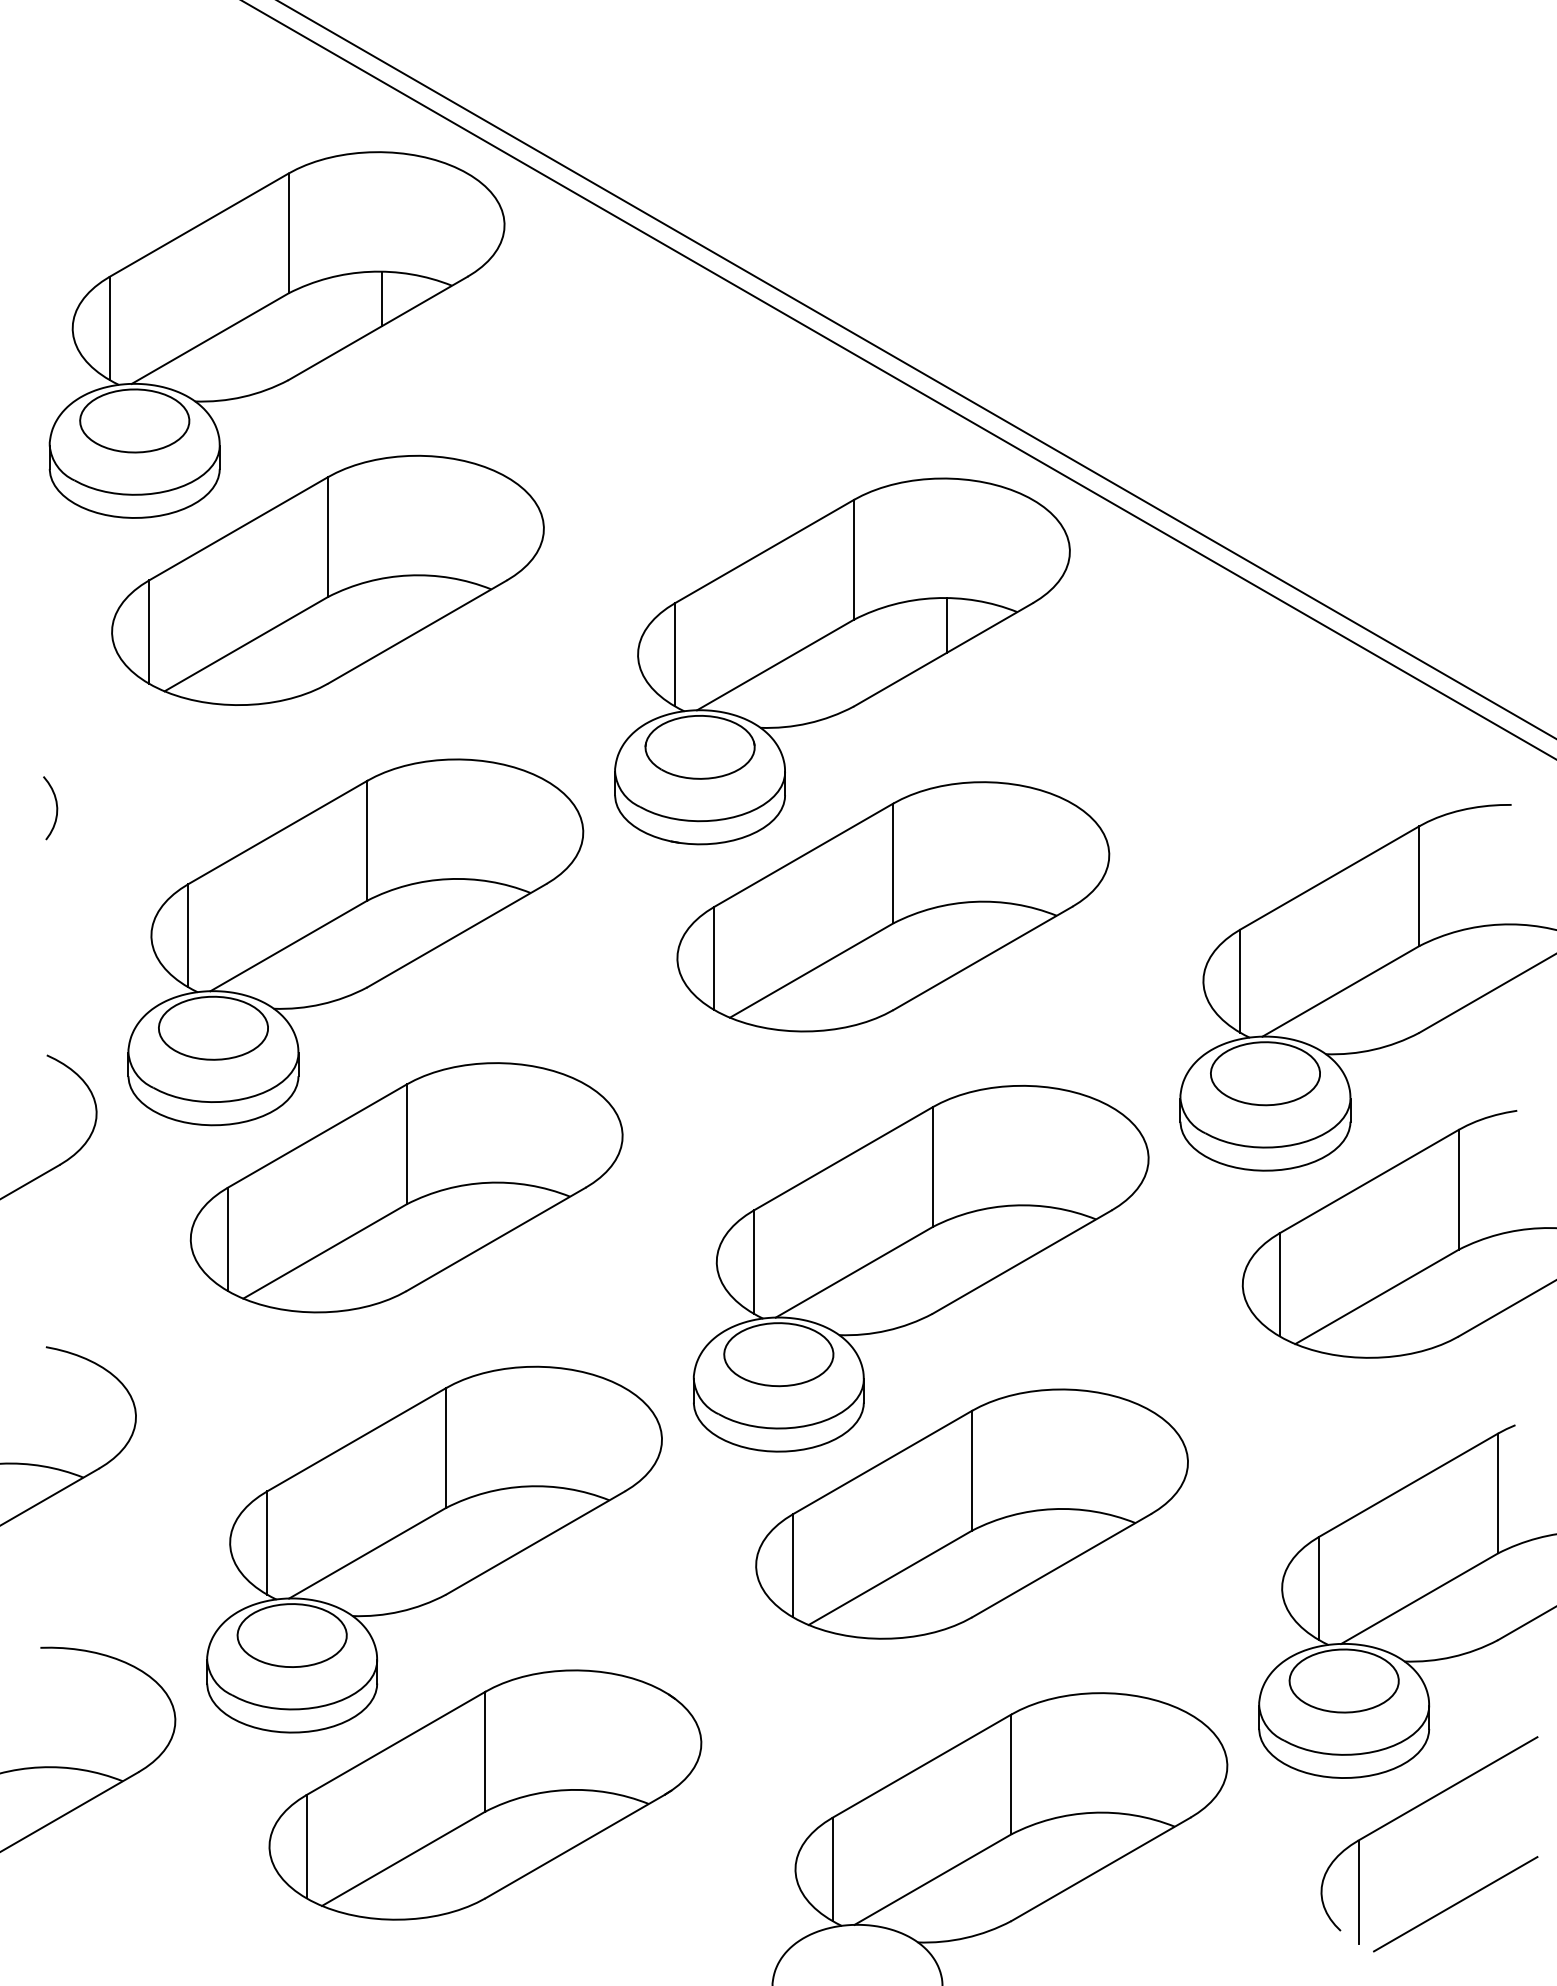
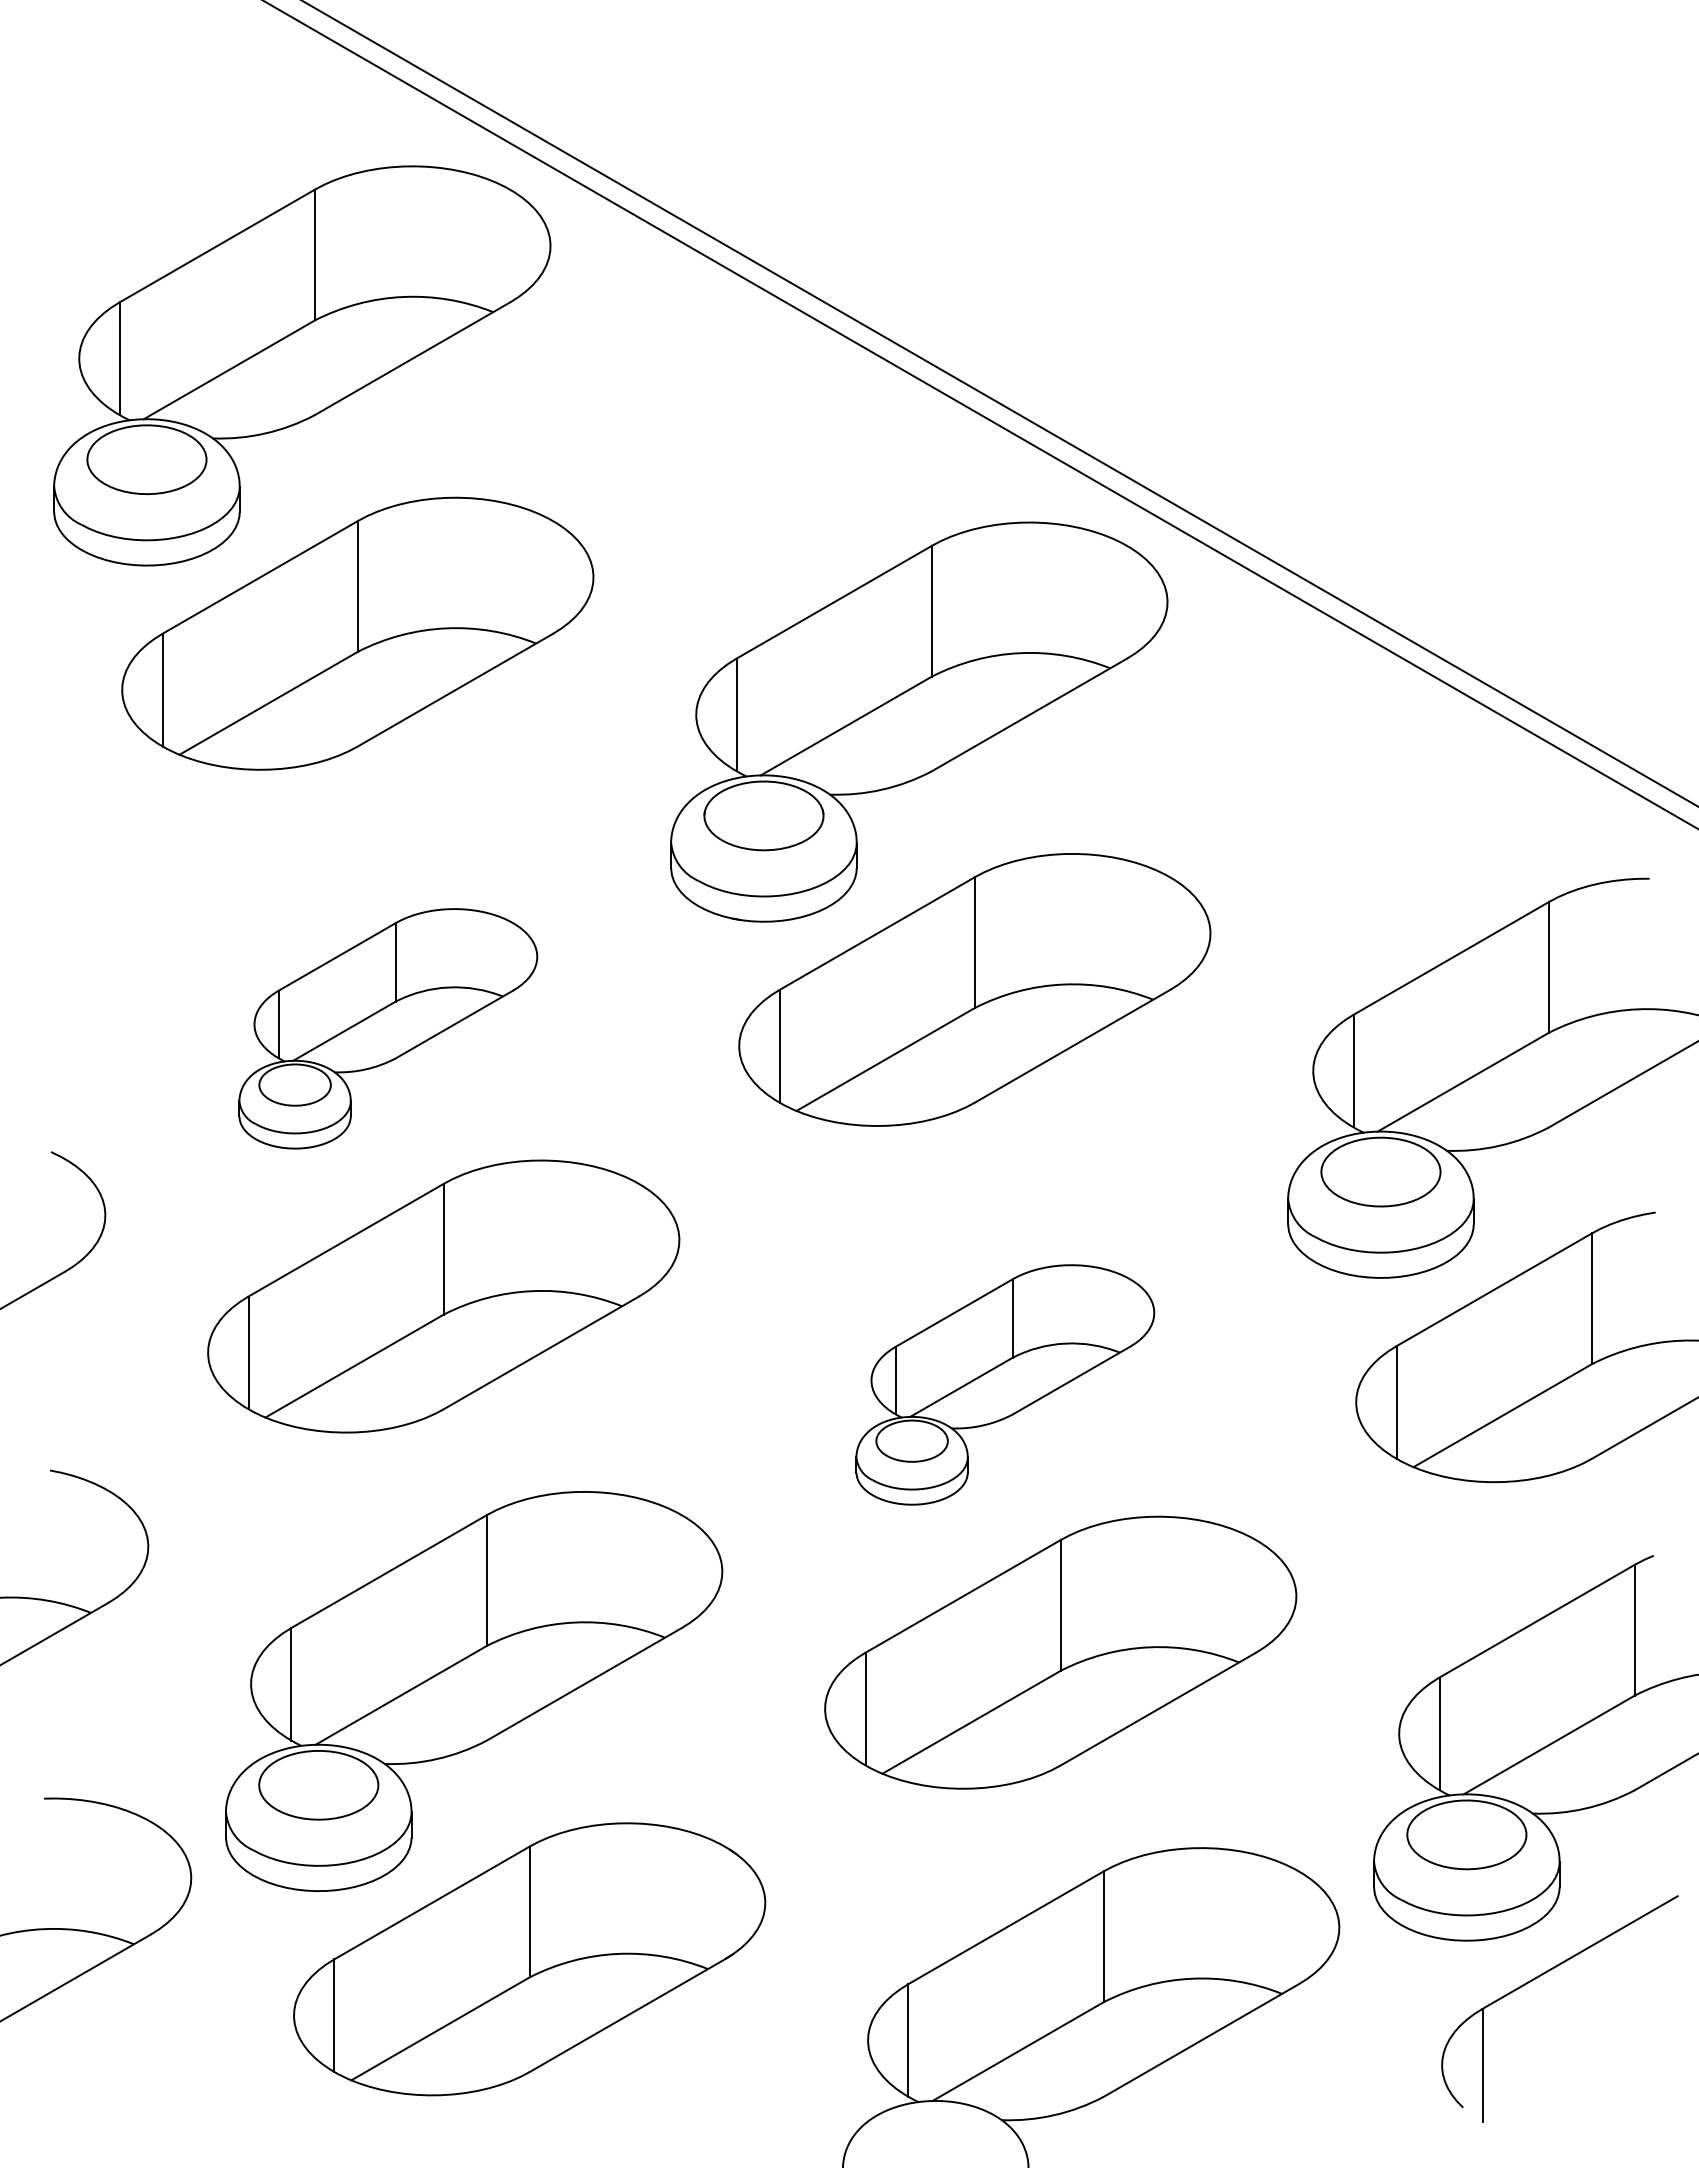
line: (381, 298) -> (416, 326), removed
line: (947, 625) -> (1033, 682), removed
curve: (56, 808) -> (61, 882), removed
part: (356, 942) -> (388, 1028), size x0.6
part: (921, 1268) -> (1005, 1384), size x0.6
line: (1455, 1903) -> (1588, 2077), removed

